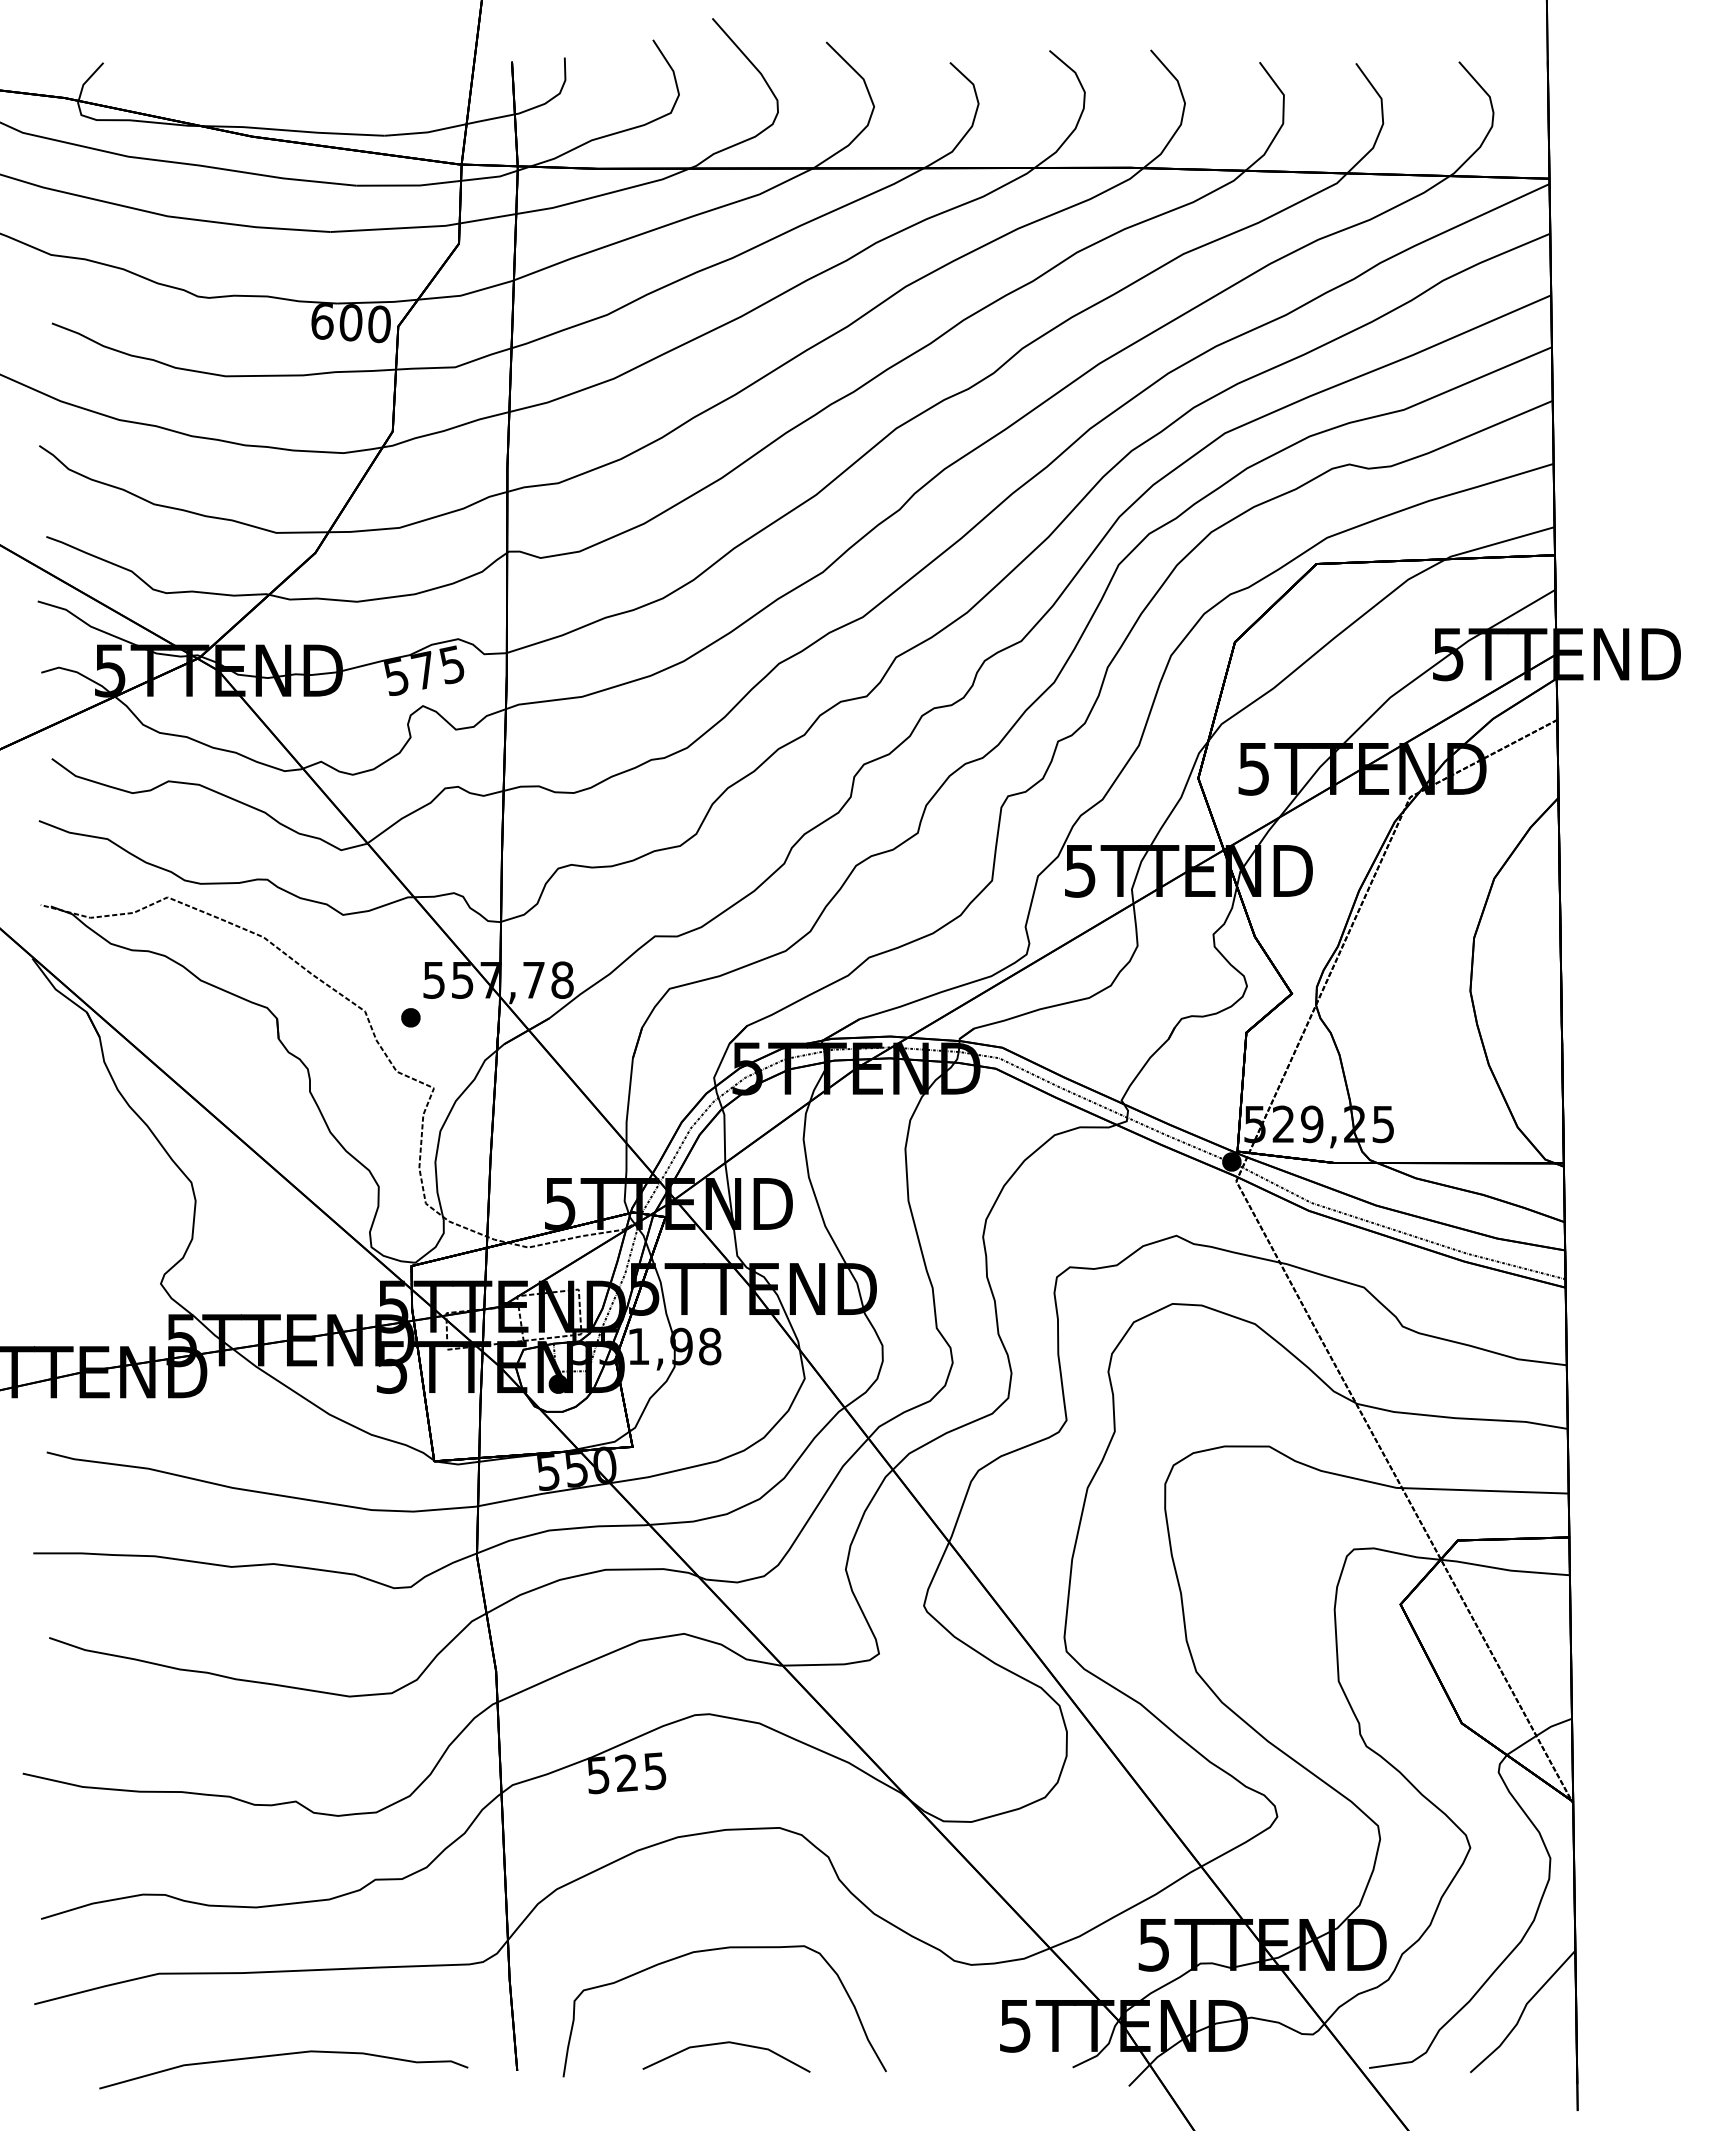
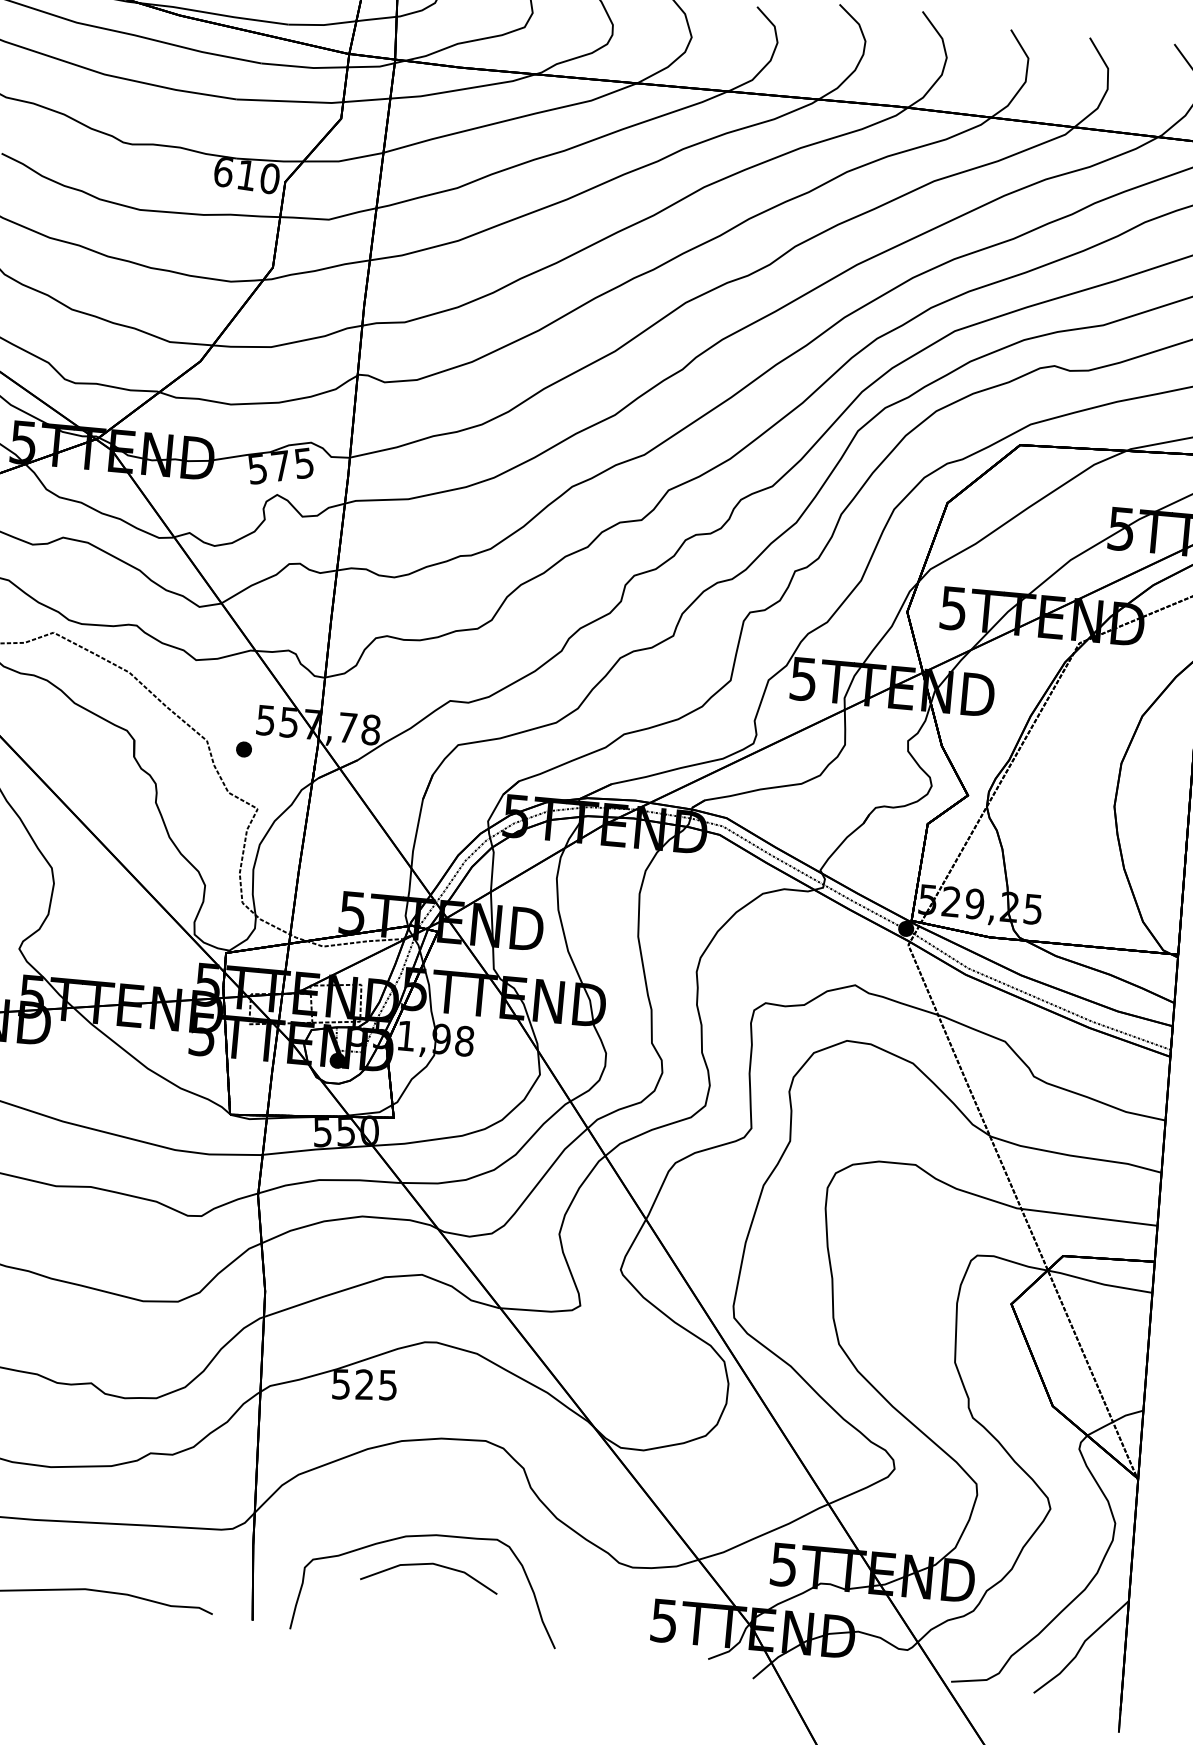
text: (350, 322) -> (246, 175), 600 -> 610
line: (726, 2043) -> (430, 1564), moved

